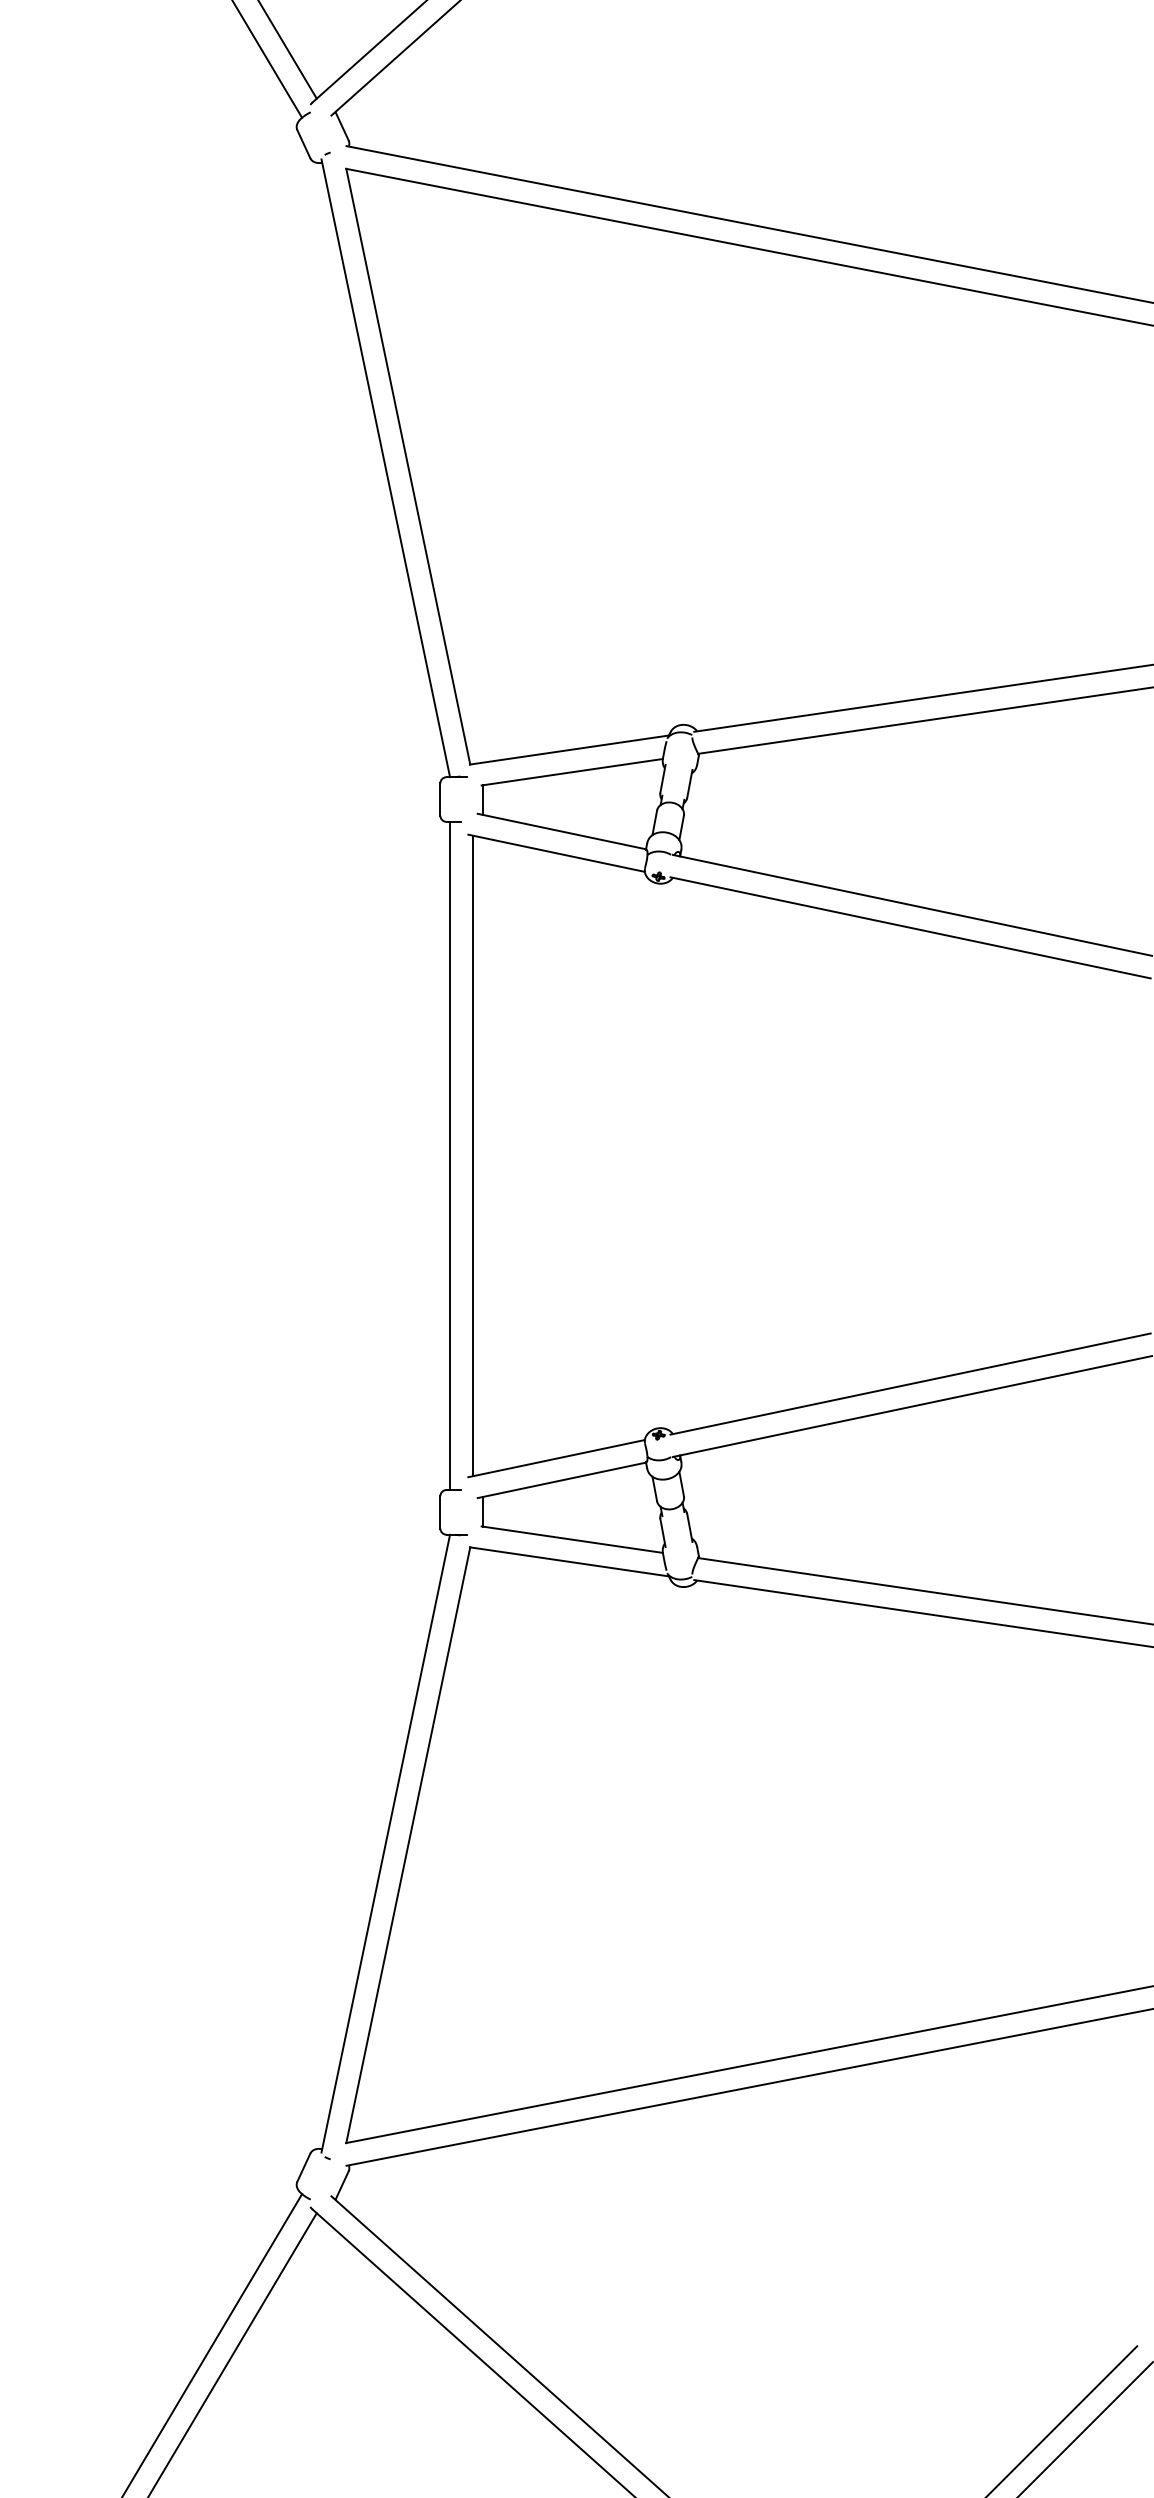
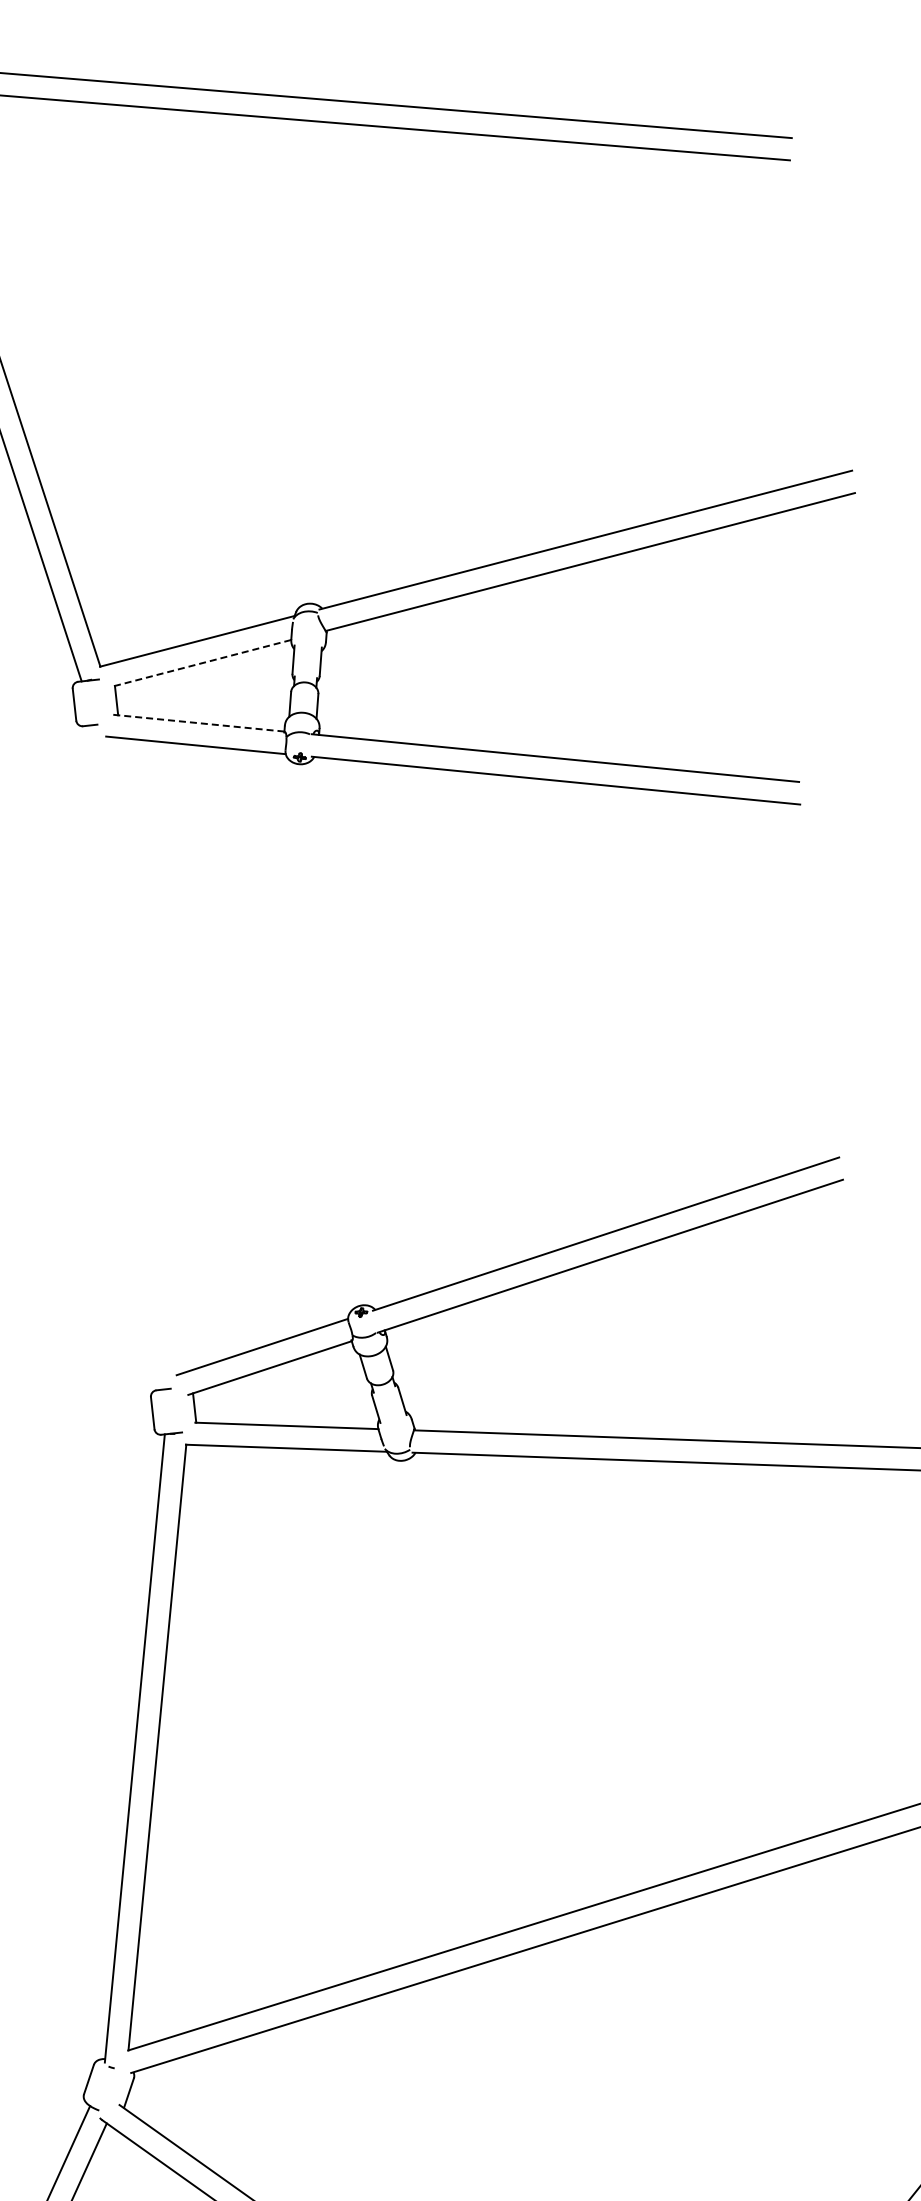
line: (572, 772) -> (202, 663), solid -> dashed
line: (561, 831) -> (198, 723), solid -> dashed
line: (450, 1155) -> (123, 1057), removed
line: (472, 1155) -> (145, 1054), removed

